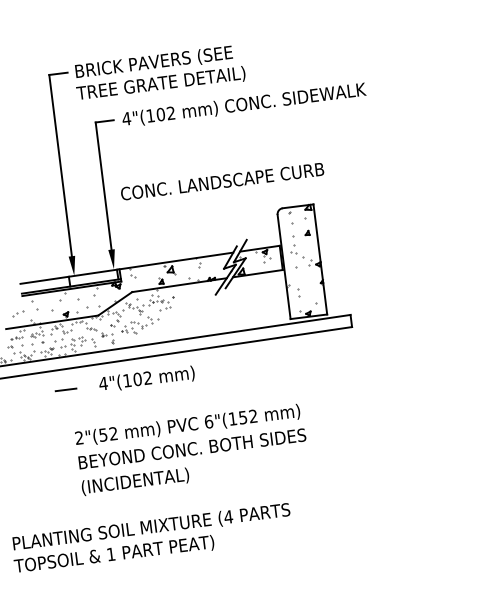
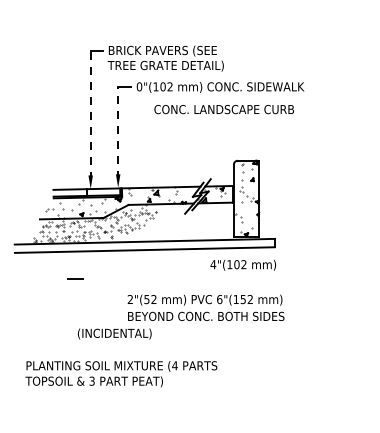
text: (126, 118) -> (139, 86), 4"(102 -> 0"(102
line: (60, 169) -> (90, 115), solid -> dashed
text: (221, 181) -> (223, 109), moved
line: (104, 188) -> (118, 132), solid -> dashed
text: (145, 379) -> (242, 265), moved
line: (66, 389) -> (75, 278), moved
text: (189, 436) -> (205, 307), moved
text: (110, 553) -> (91, 380), 1 -> 3

